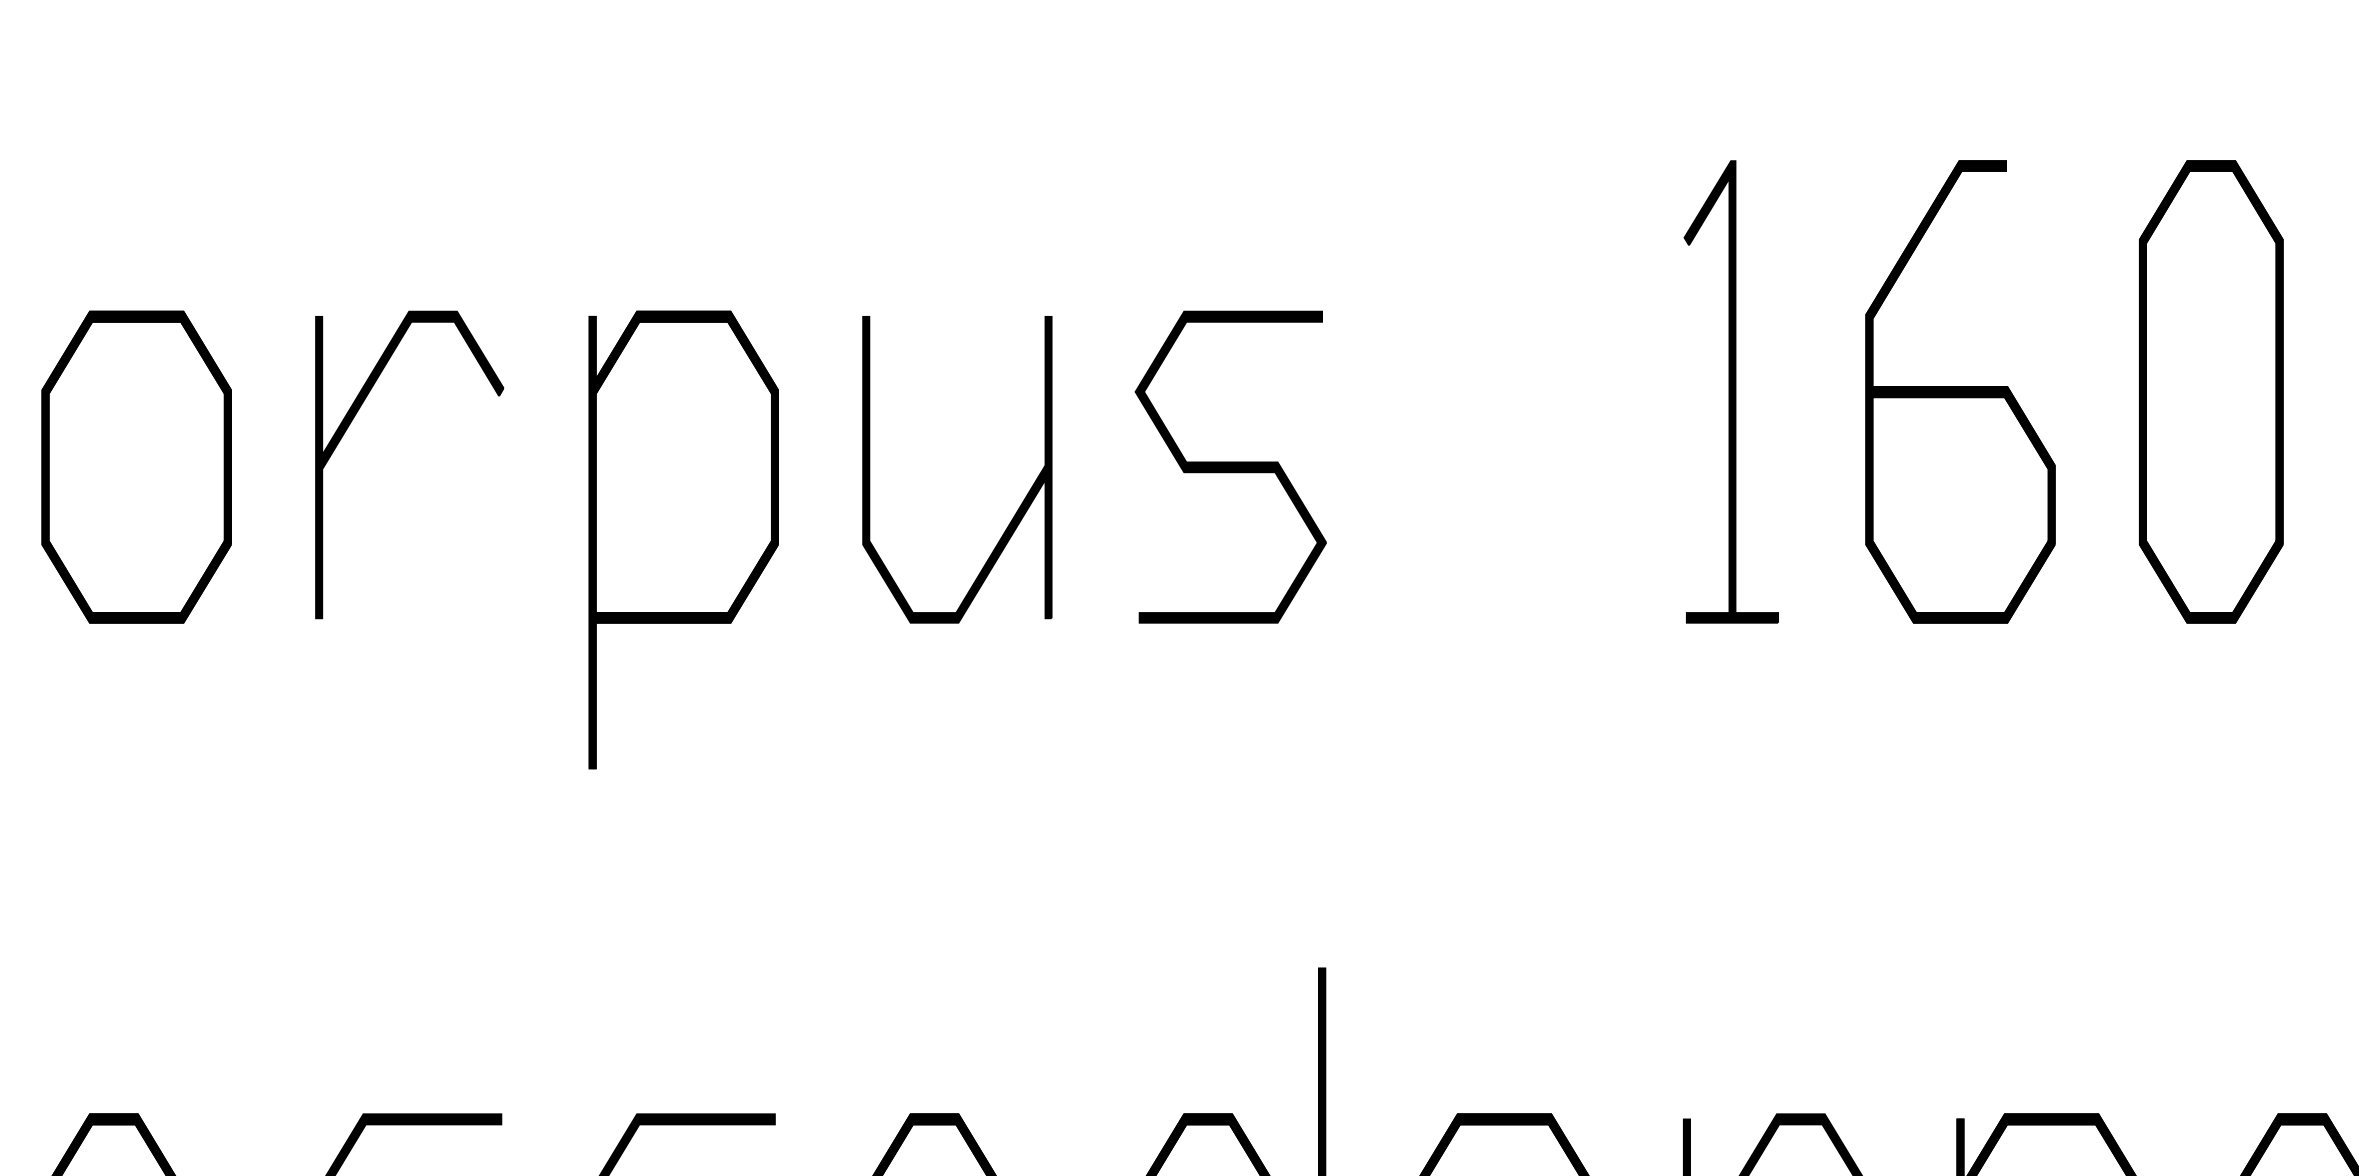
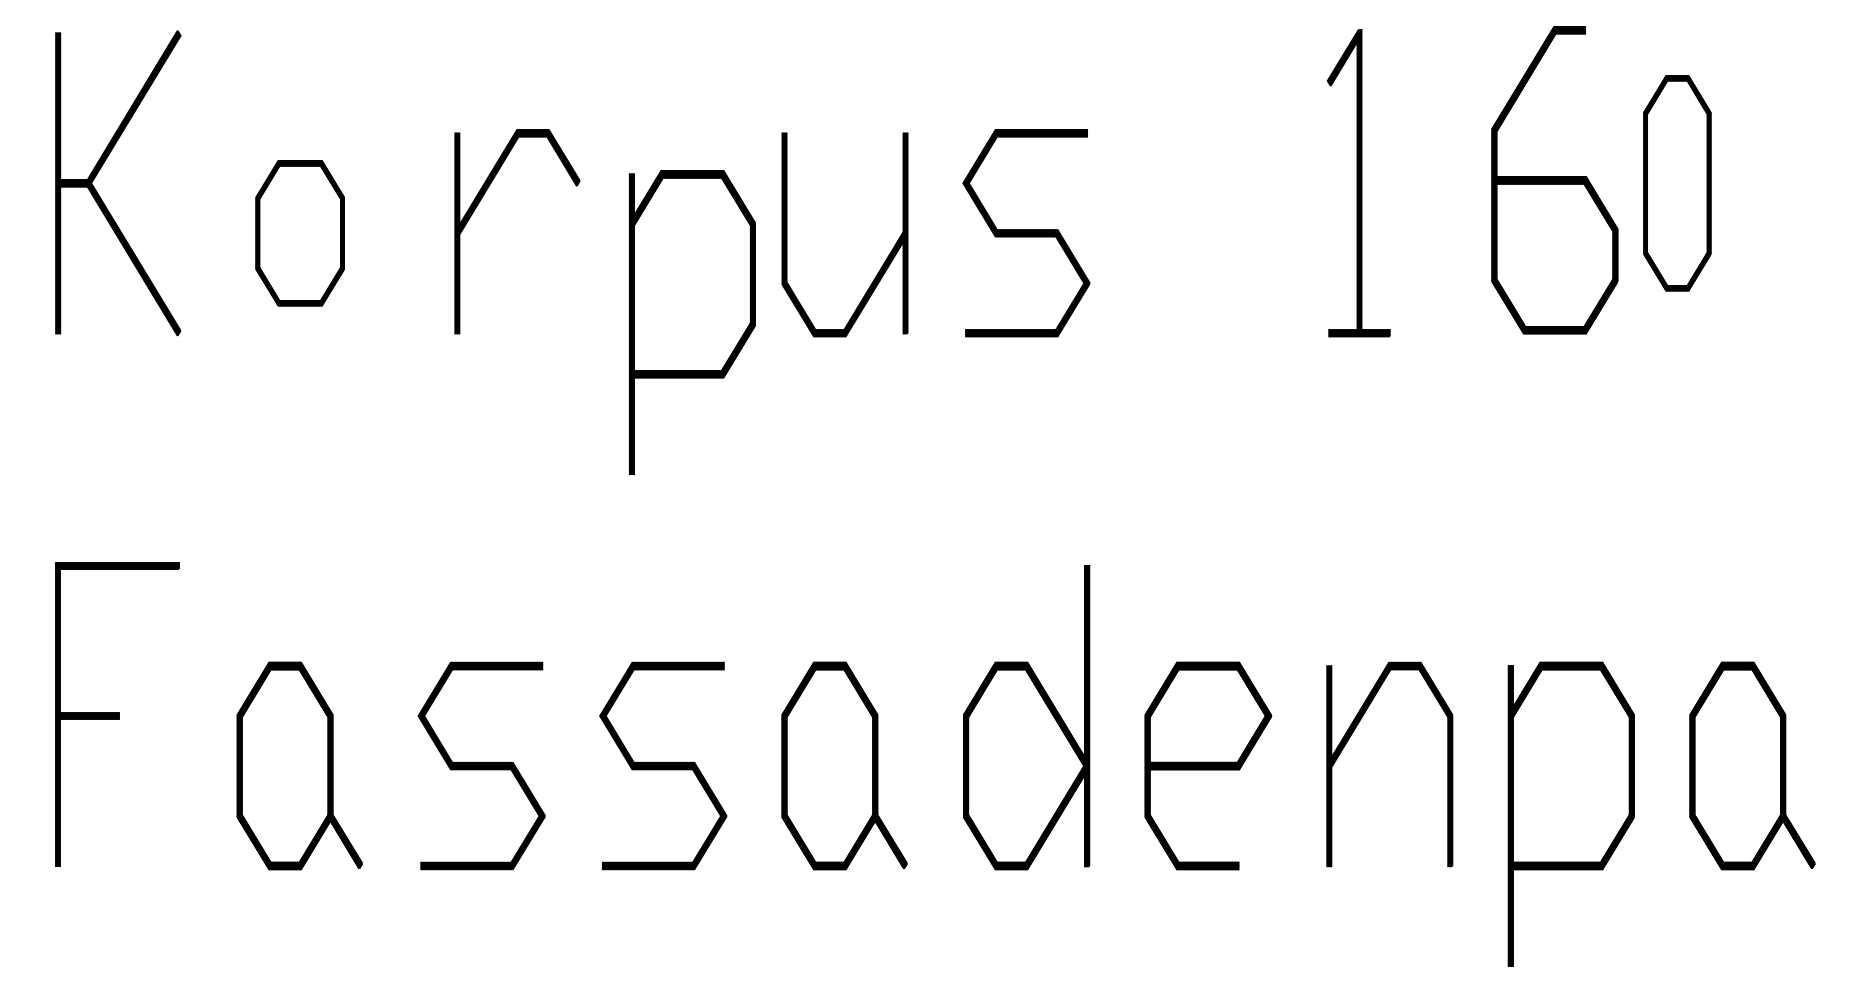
part: (1959, 392) -> (1554, 180), moved
part: (2211, 392) -> (1677, 183), size x0.7
part: (347, 429) -> (476, 208), moved
part: (135, 467) -> (299, 233), size x0.7
part: (683, 539) -> (692, 322), moved

